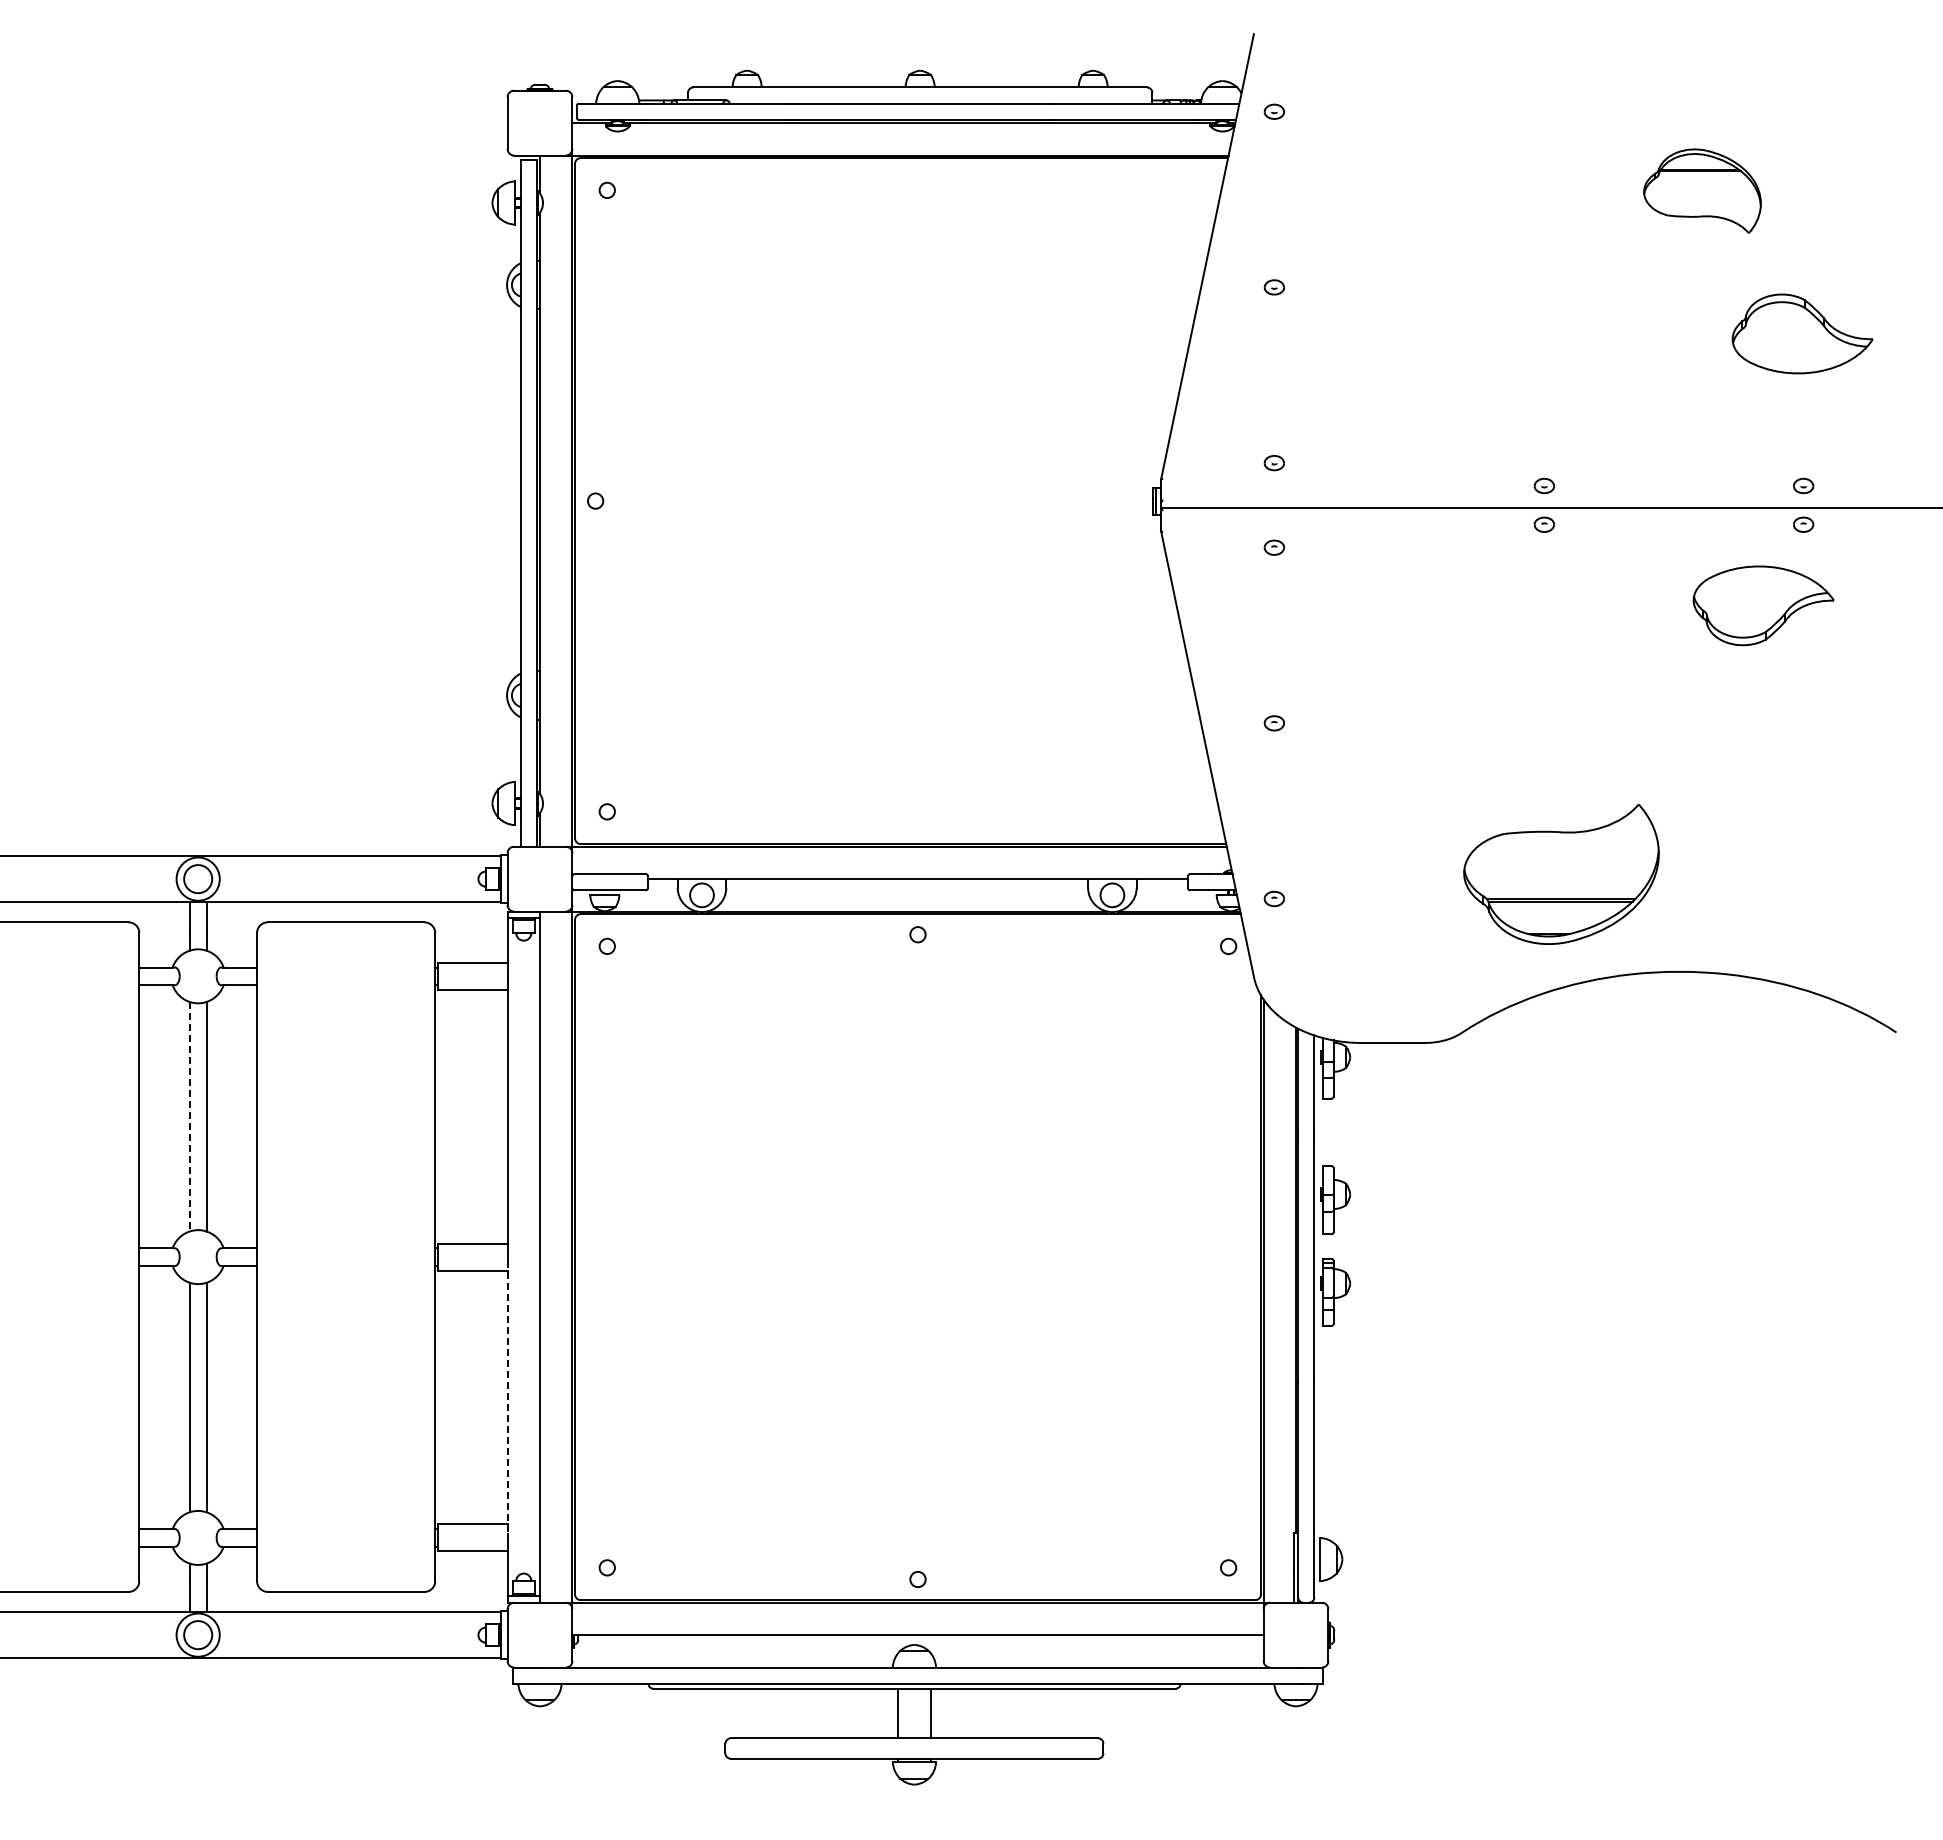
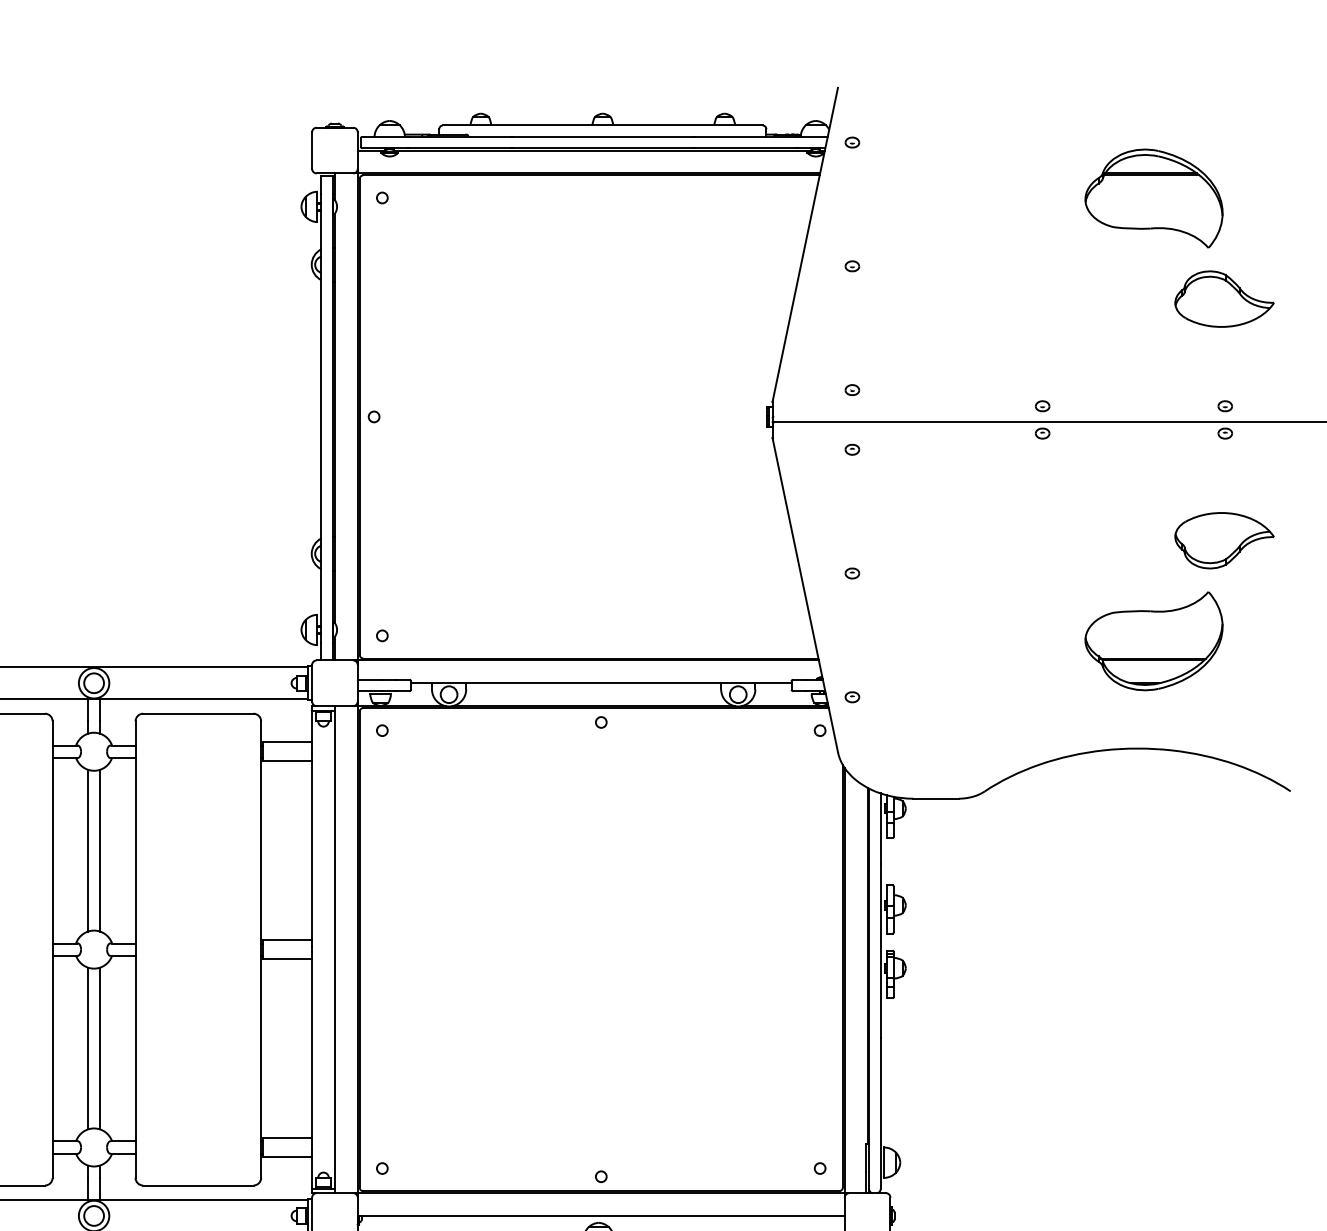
part: (1702, 190) -> (1154, 198), size x1.67
part: (1763, 605) -> (1224, 540), moved
part: (1561, 874) -> (1154, 641), moved
line: (189, 1116) -> (87, 850), dashed -> solid
line: (507, 1397) -> (312, 1048), dashed -> solid

